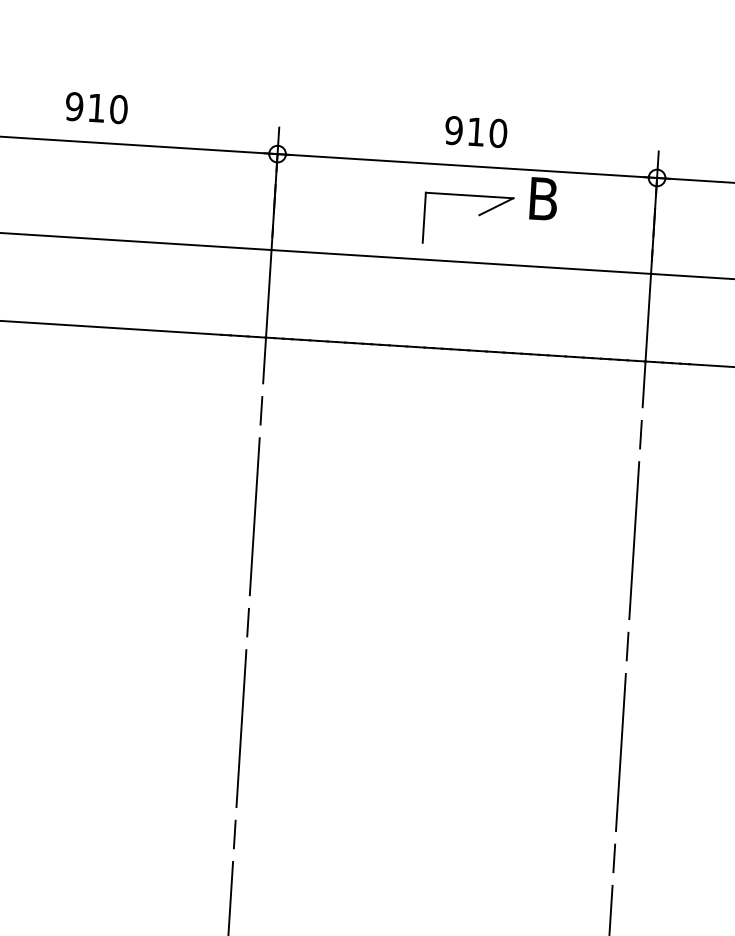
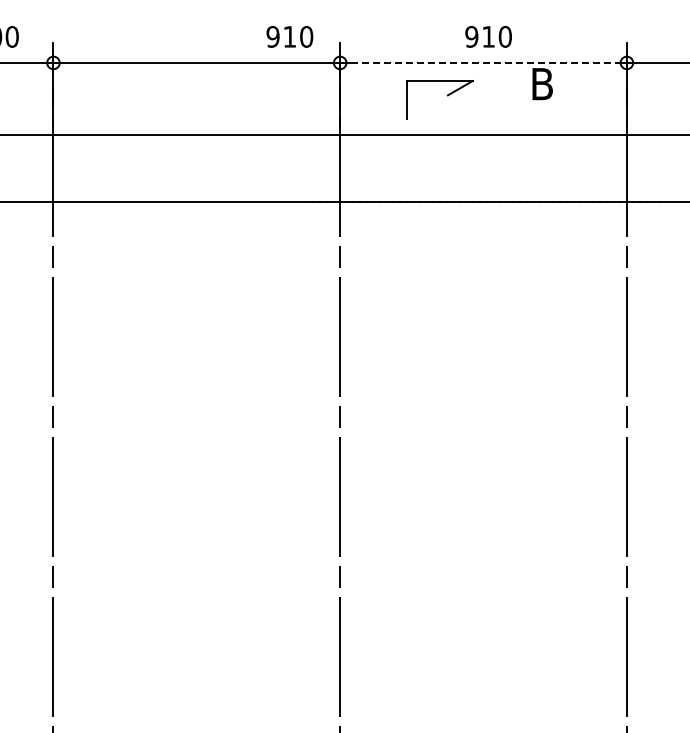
text: (96, 107) -> (289, 36), moved
line: (468, 165) -> (484, 62), solid -> dashed
part: (478, 216) -> (447, 96), moved

